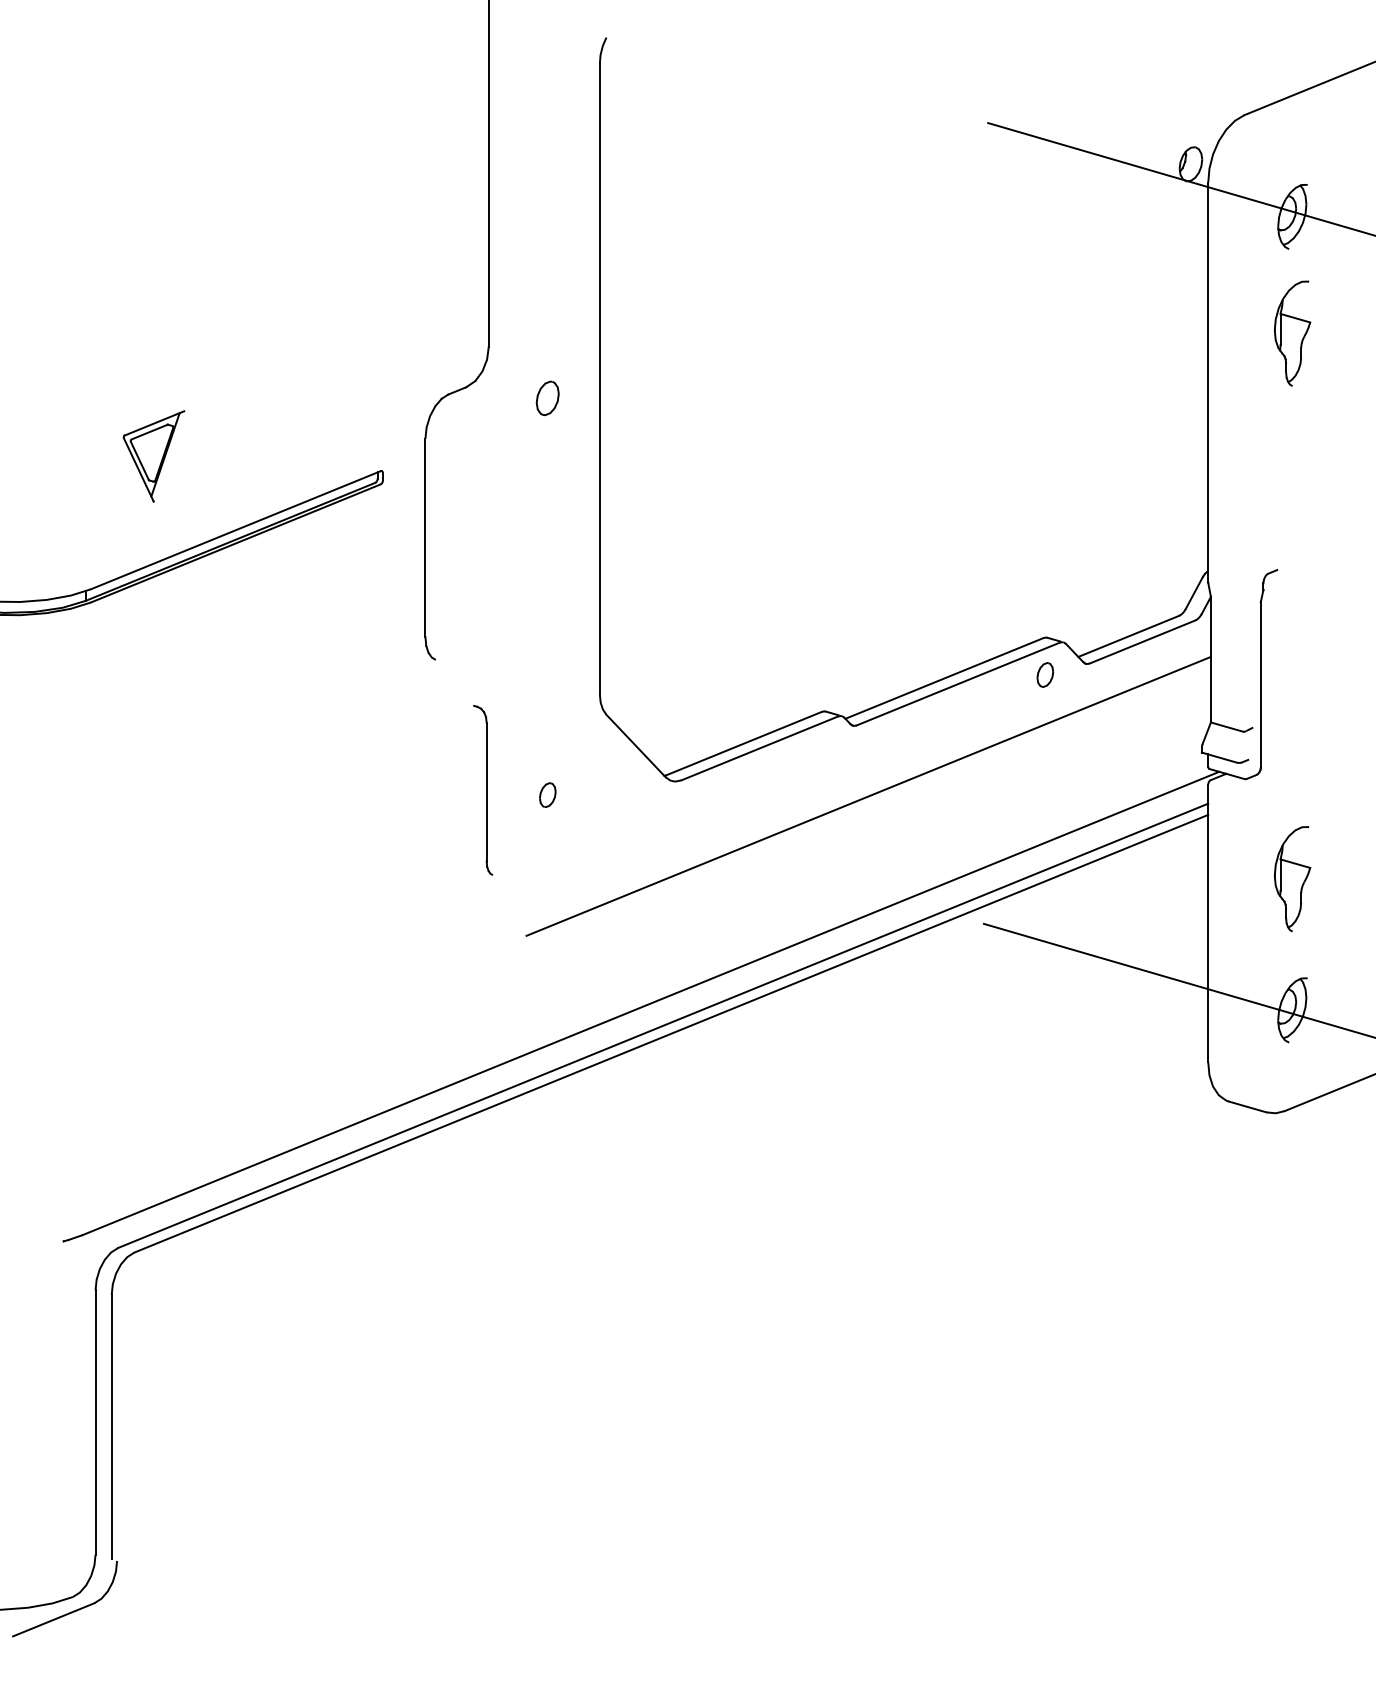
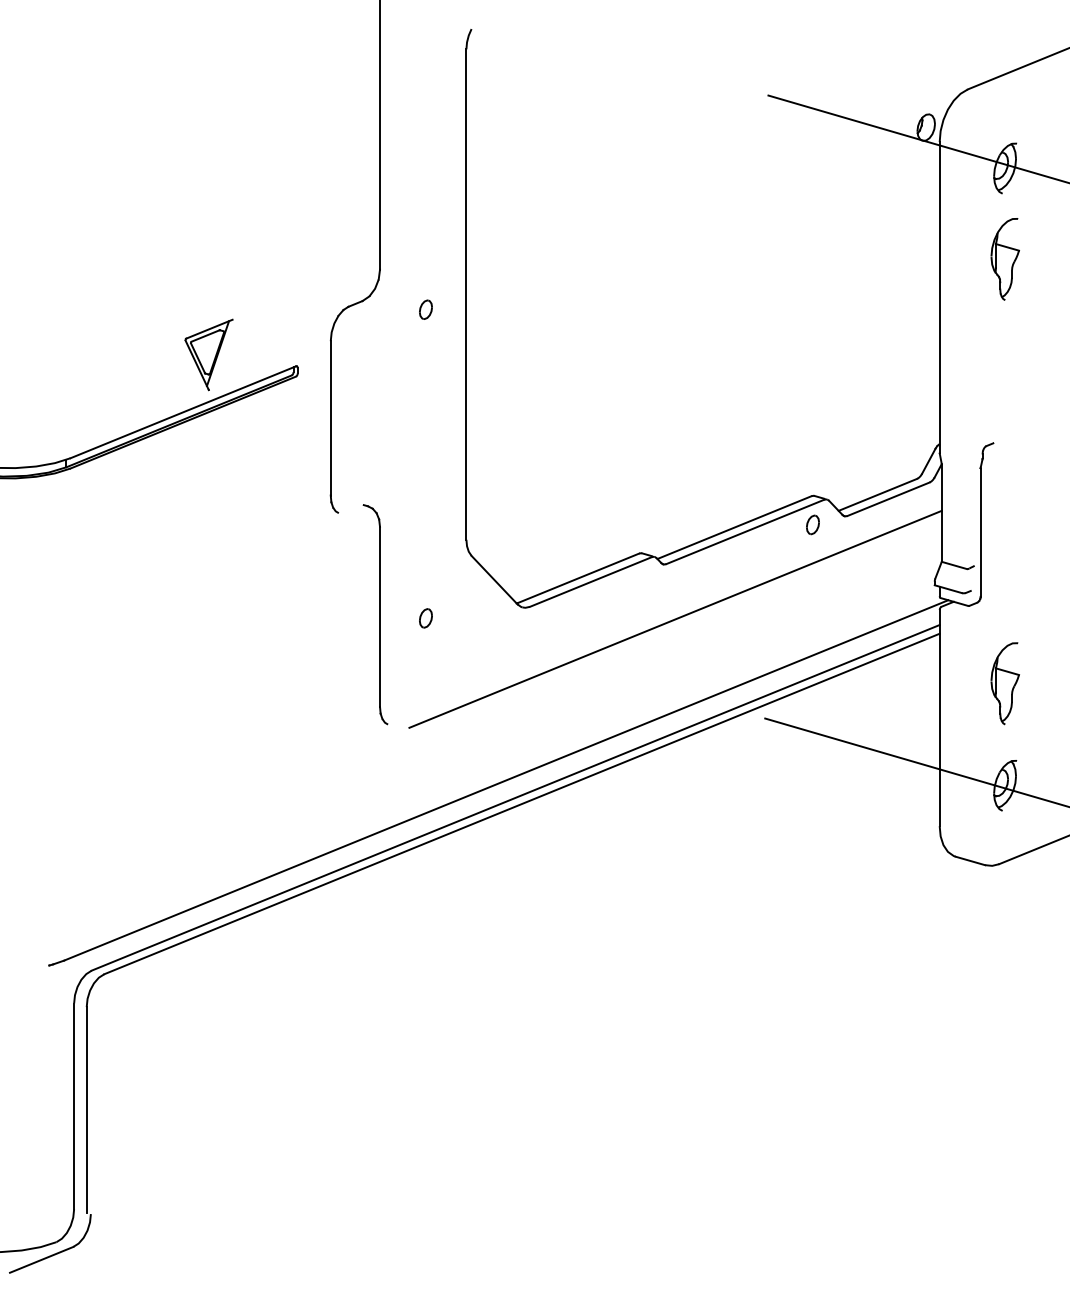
part: (547, 398) -> (425, 309), size x0.71
part: (153, 456) -> (208, 354), moved
part: (483, 790) -> (375, 614), size x1.67

